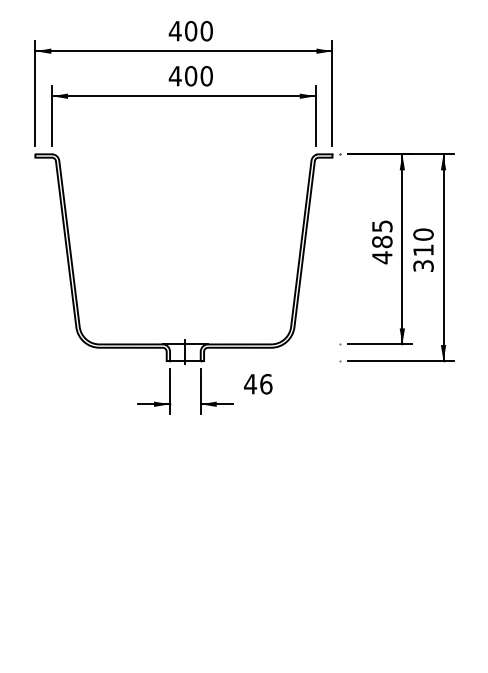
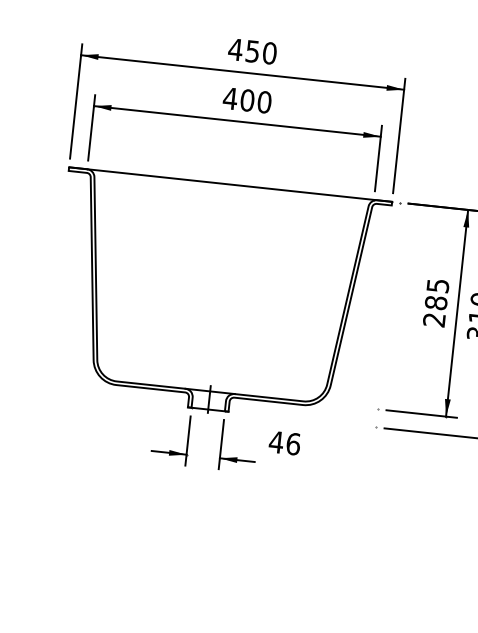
text: (191, 30) -> (253, 50), 400 -> 450
line: (183, 154) -> (230, 184), added
text: (382, 257) -> (434, 319), 485 -> 285

